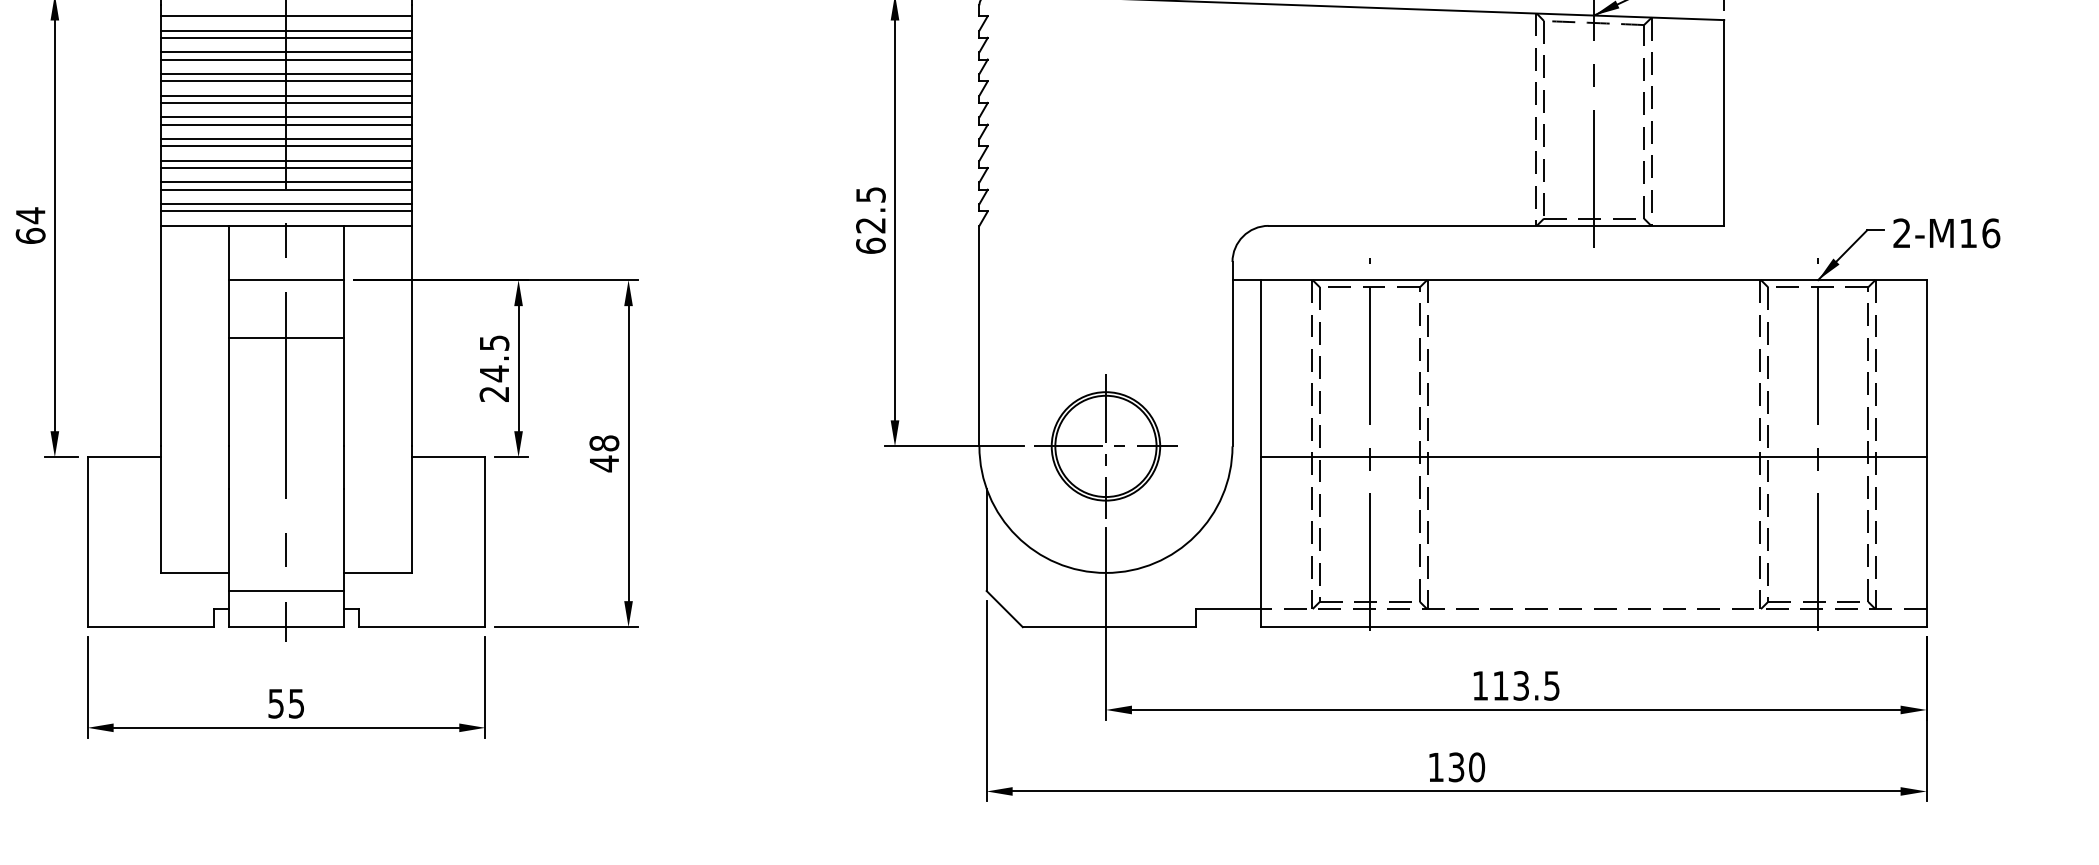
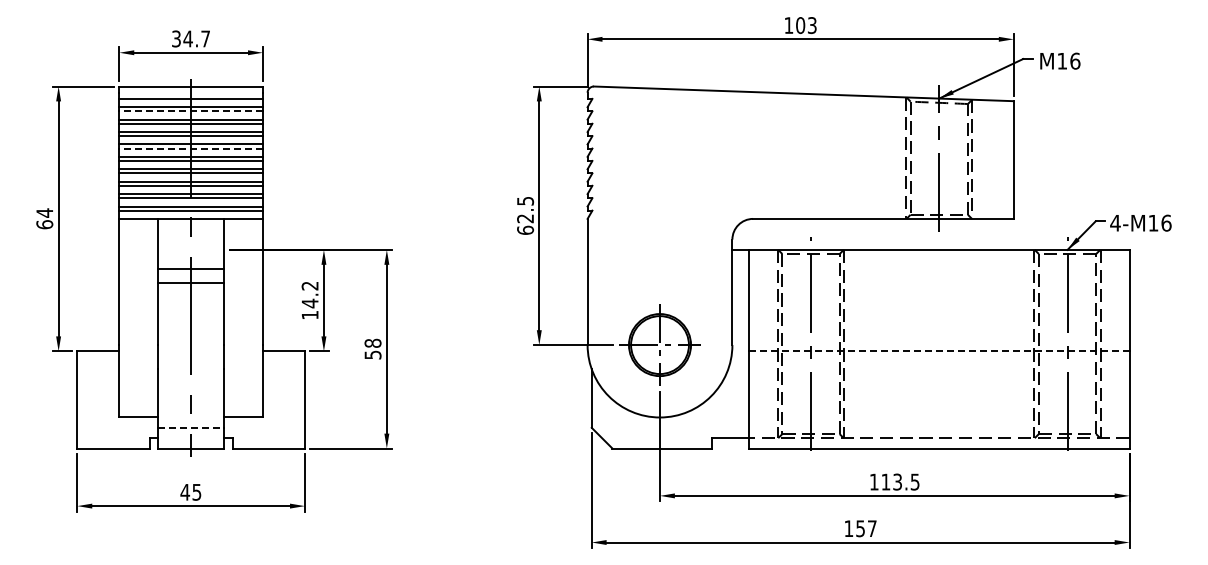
line: (287, 38) -> (191, 111), solid -> dashed
line: (287, 102) -> (191, 148), solid -> dashed
text: (1902, 232) -> (1115, 222), 2-M16 -> 4-M16
line: (287, 279) -> (191, 268), moved
text: (493, 368) -> (309, 300), 24.5 -> 14.2
line: (1594, 457) -> (939, 351), solid -> dashed
text: (603, 462) -> (372, 354), 48 -> 58
line: (287, 590) -> (191, 427), solid -> dashed
text: (276, 704) -> (185, 492), 55 -> 45
text: (1466, 766) -> (866, 528), 130 -> 157

